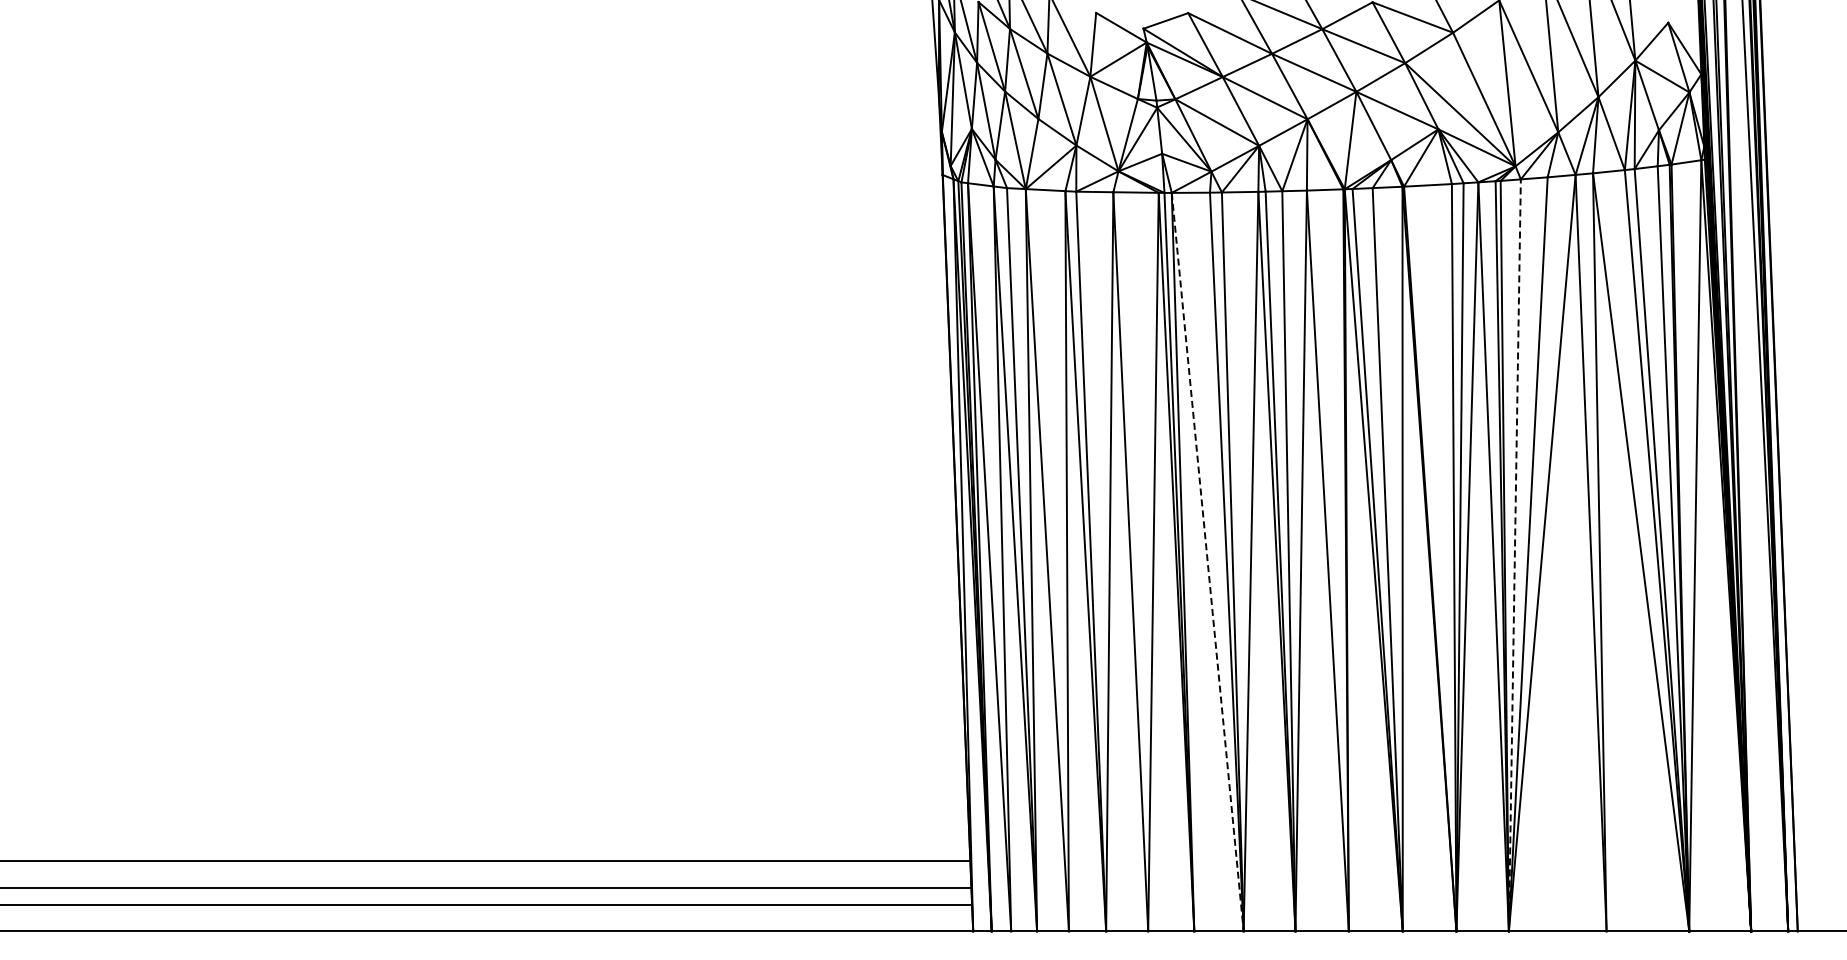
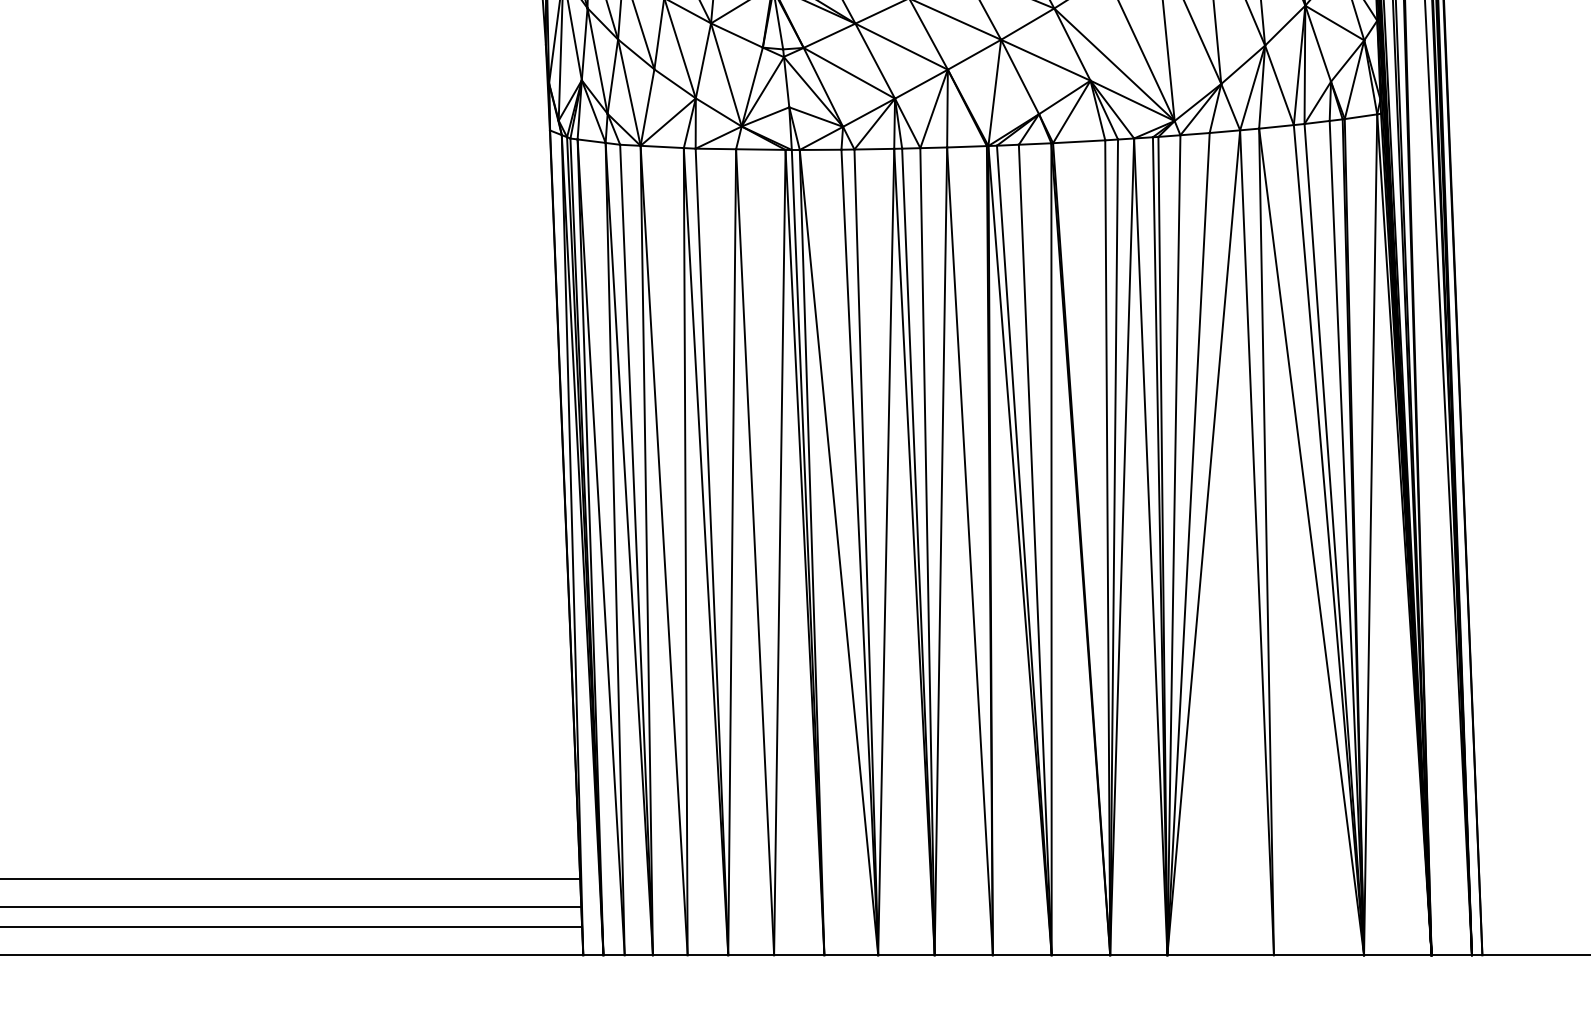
line: (1514, 554) -> (1173, 544), dashed -> solid
line: (1207, 562) -> (838, 552), dashed -> solid

